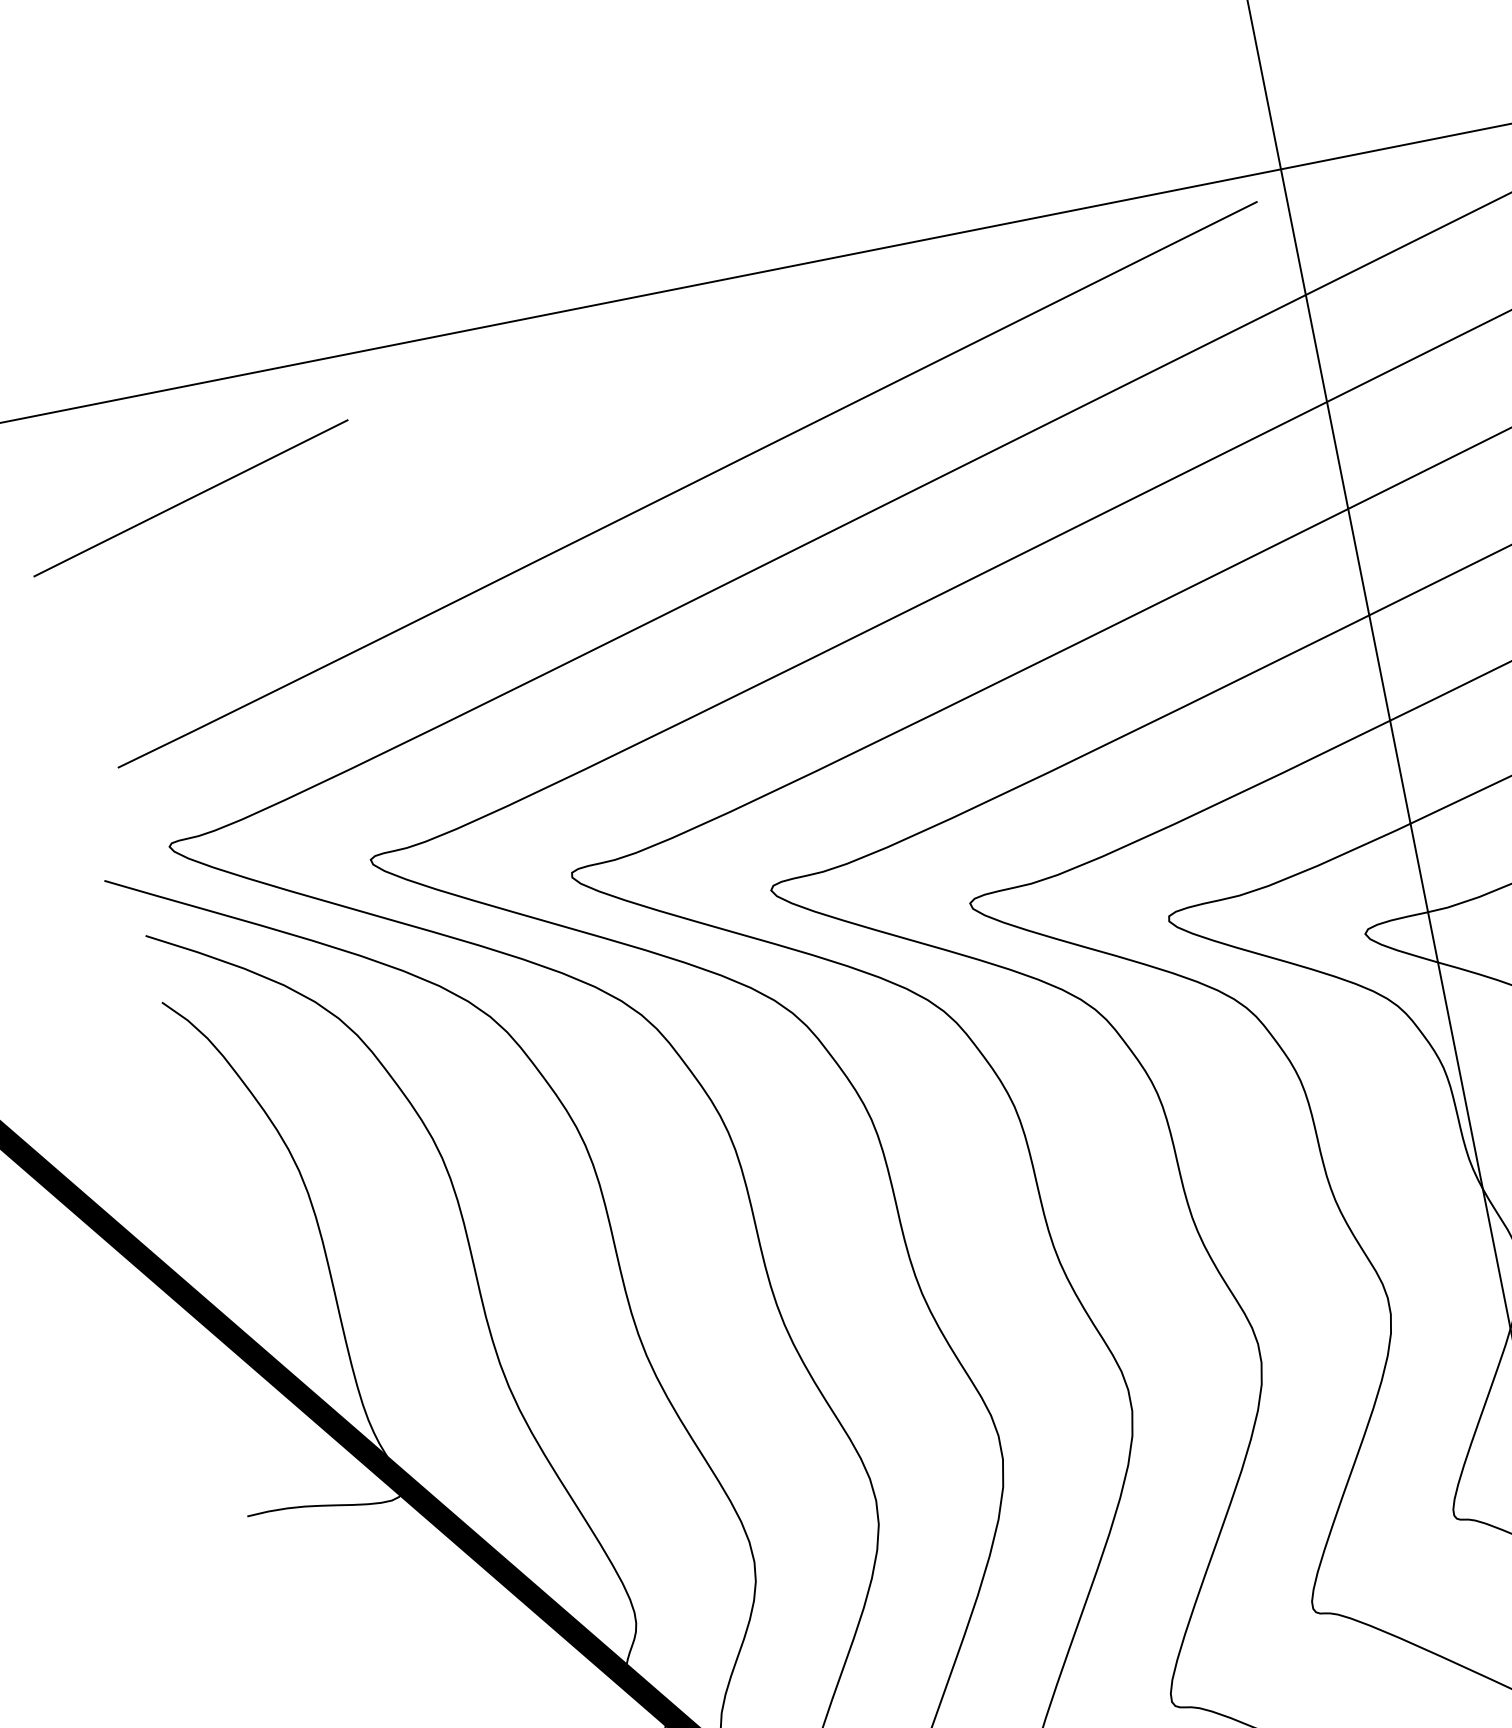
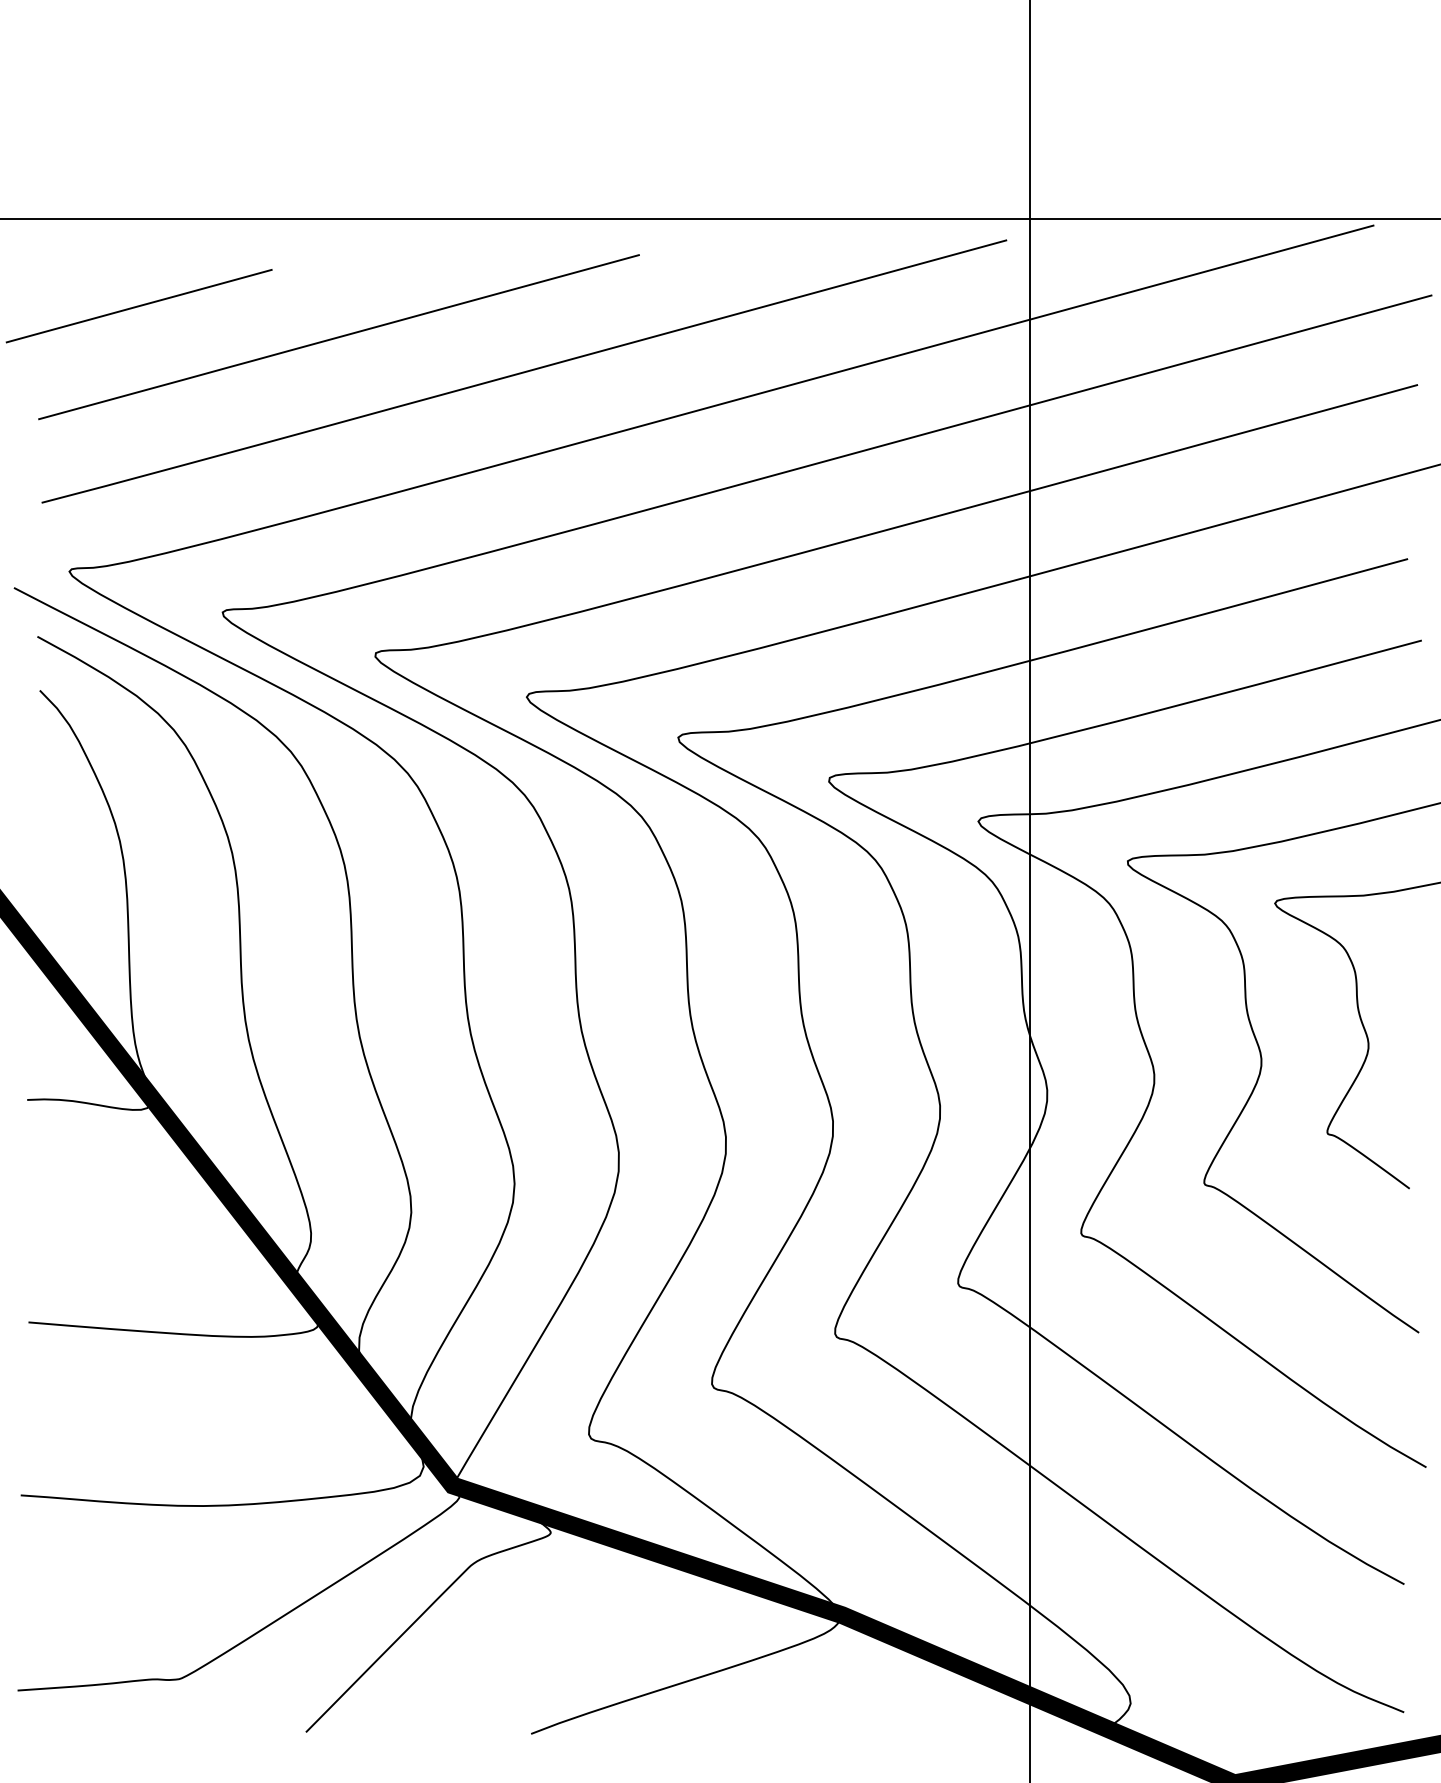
line: (447, 488) -> (338, 337), added

